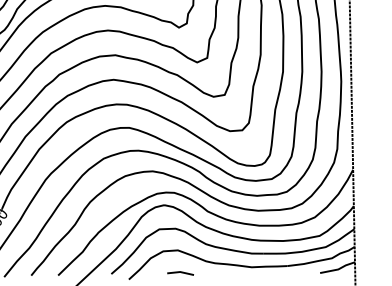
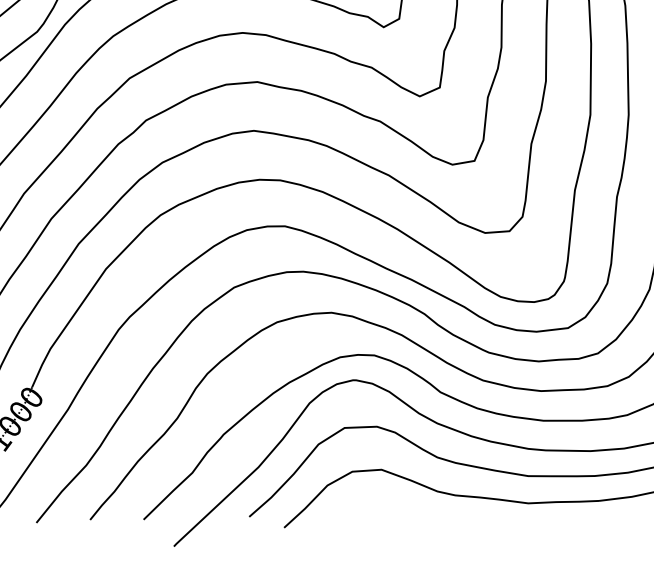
line: (180, 272) -> (386, 513), removed

